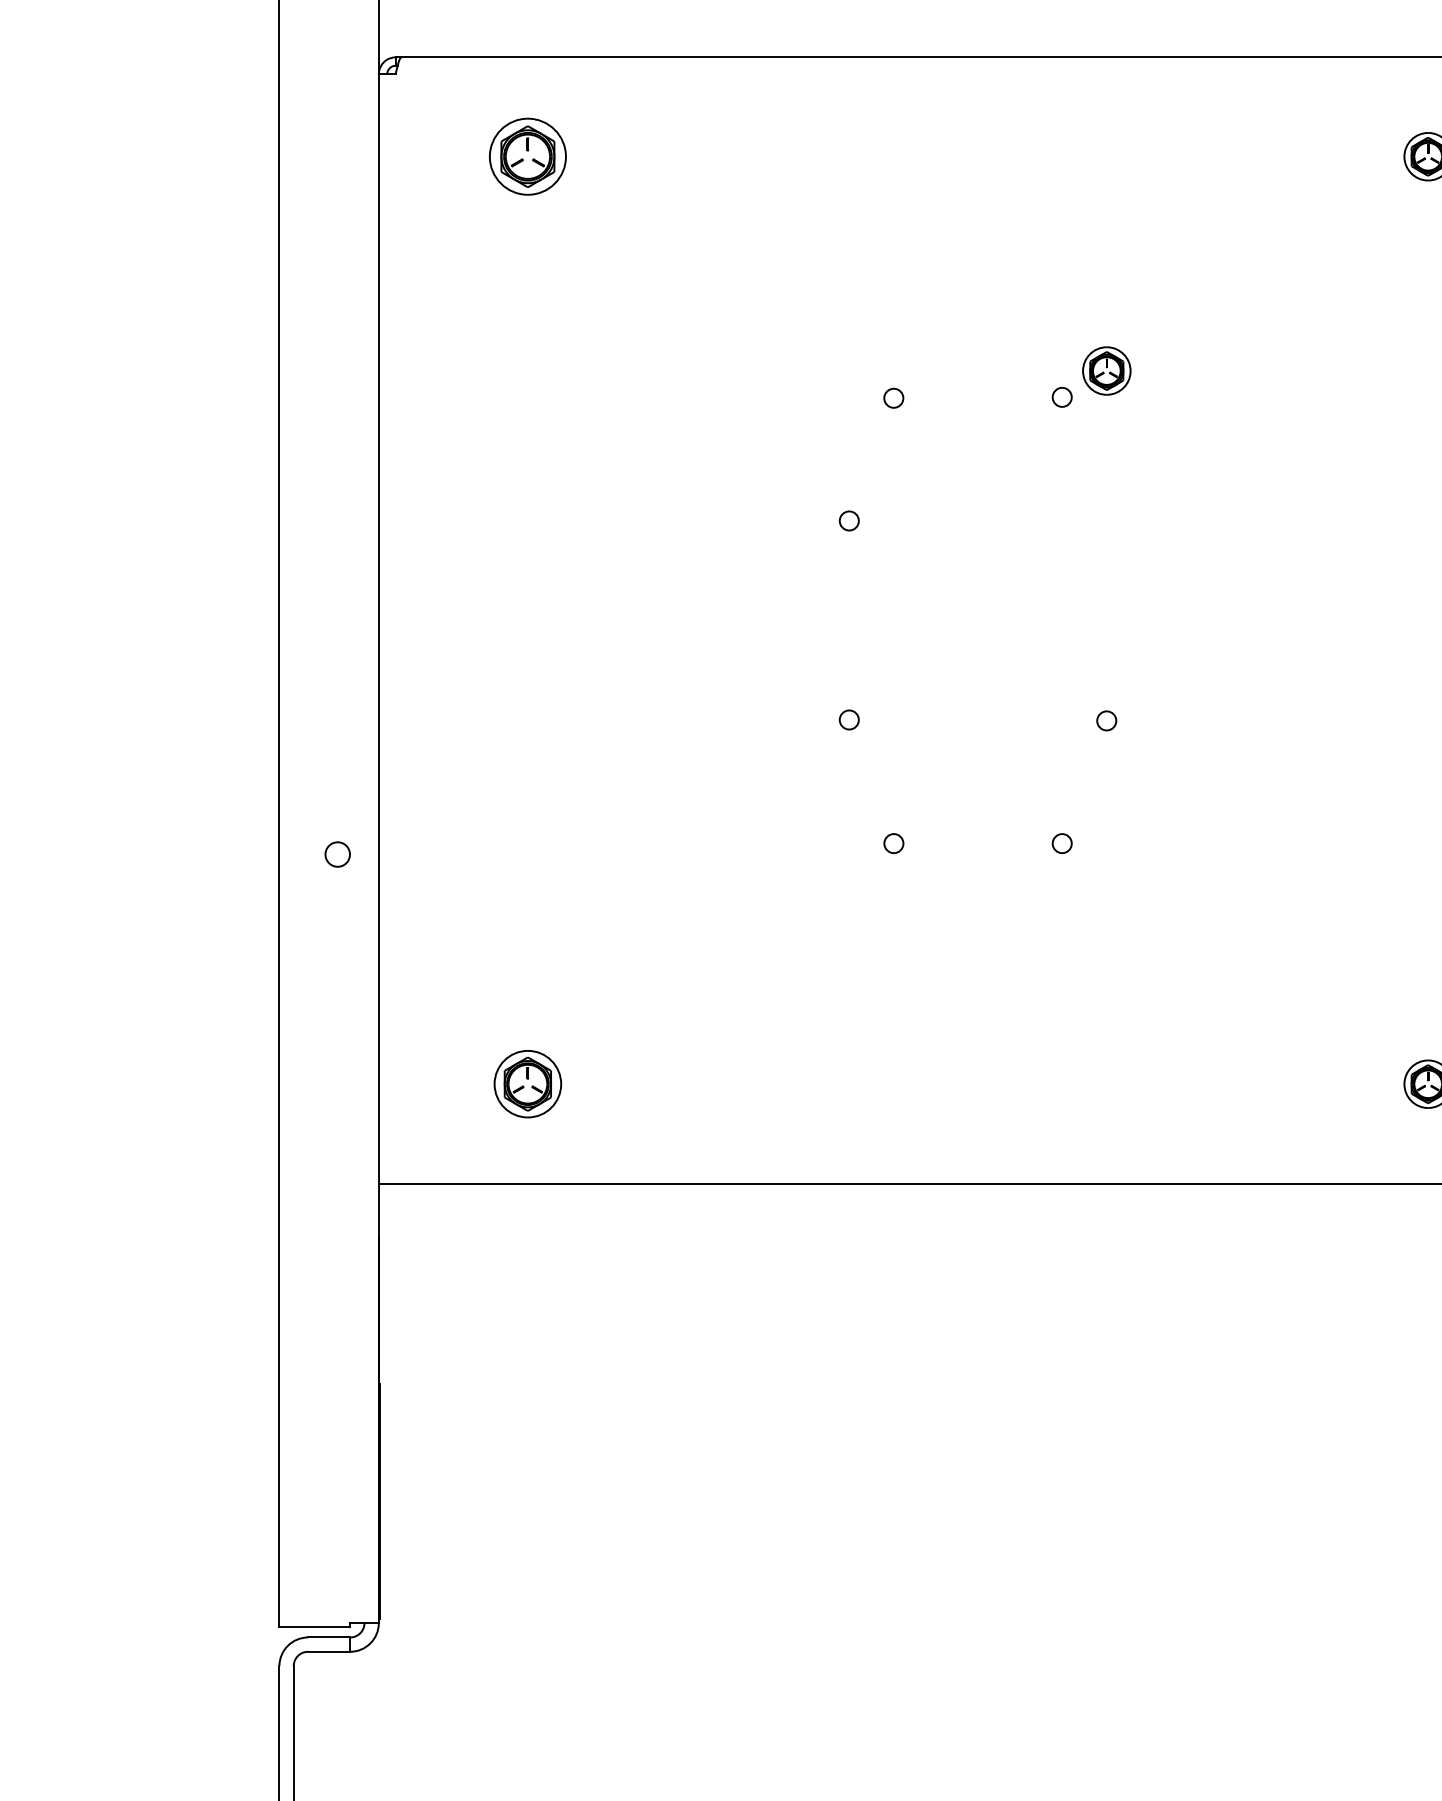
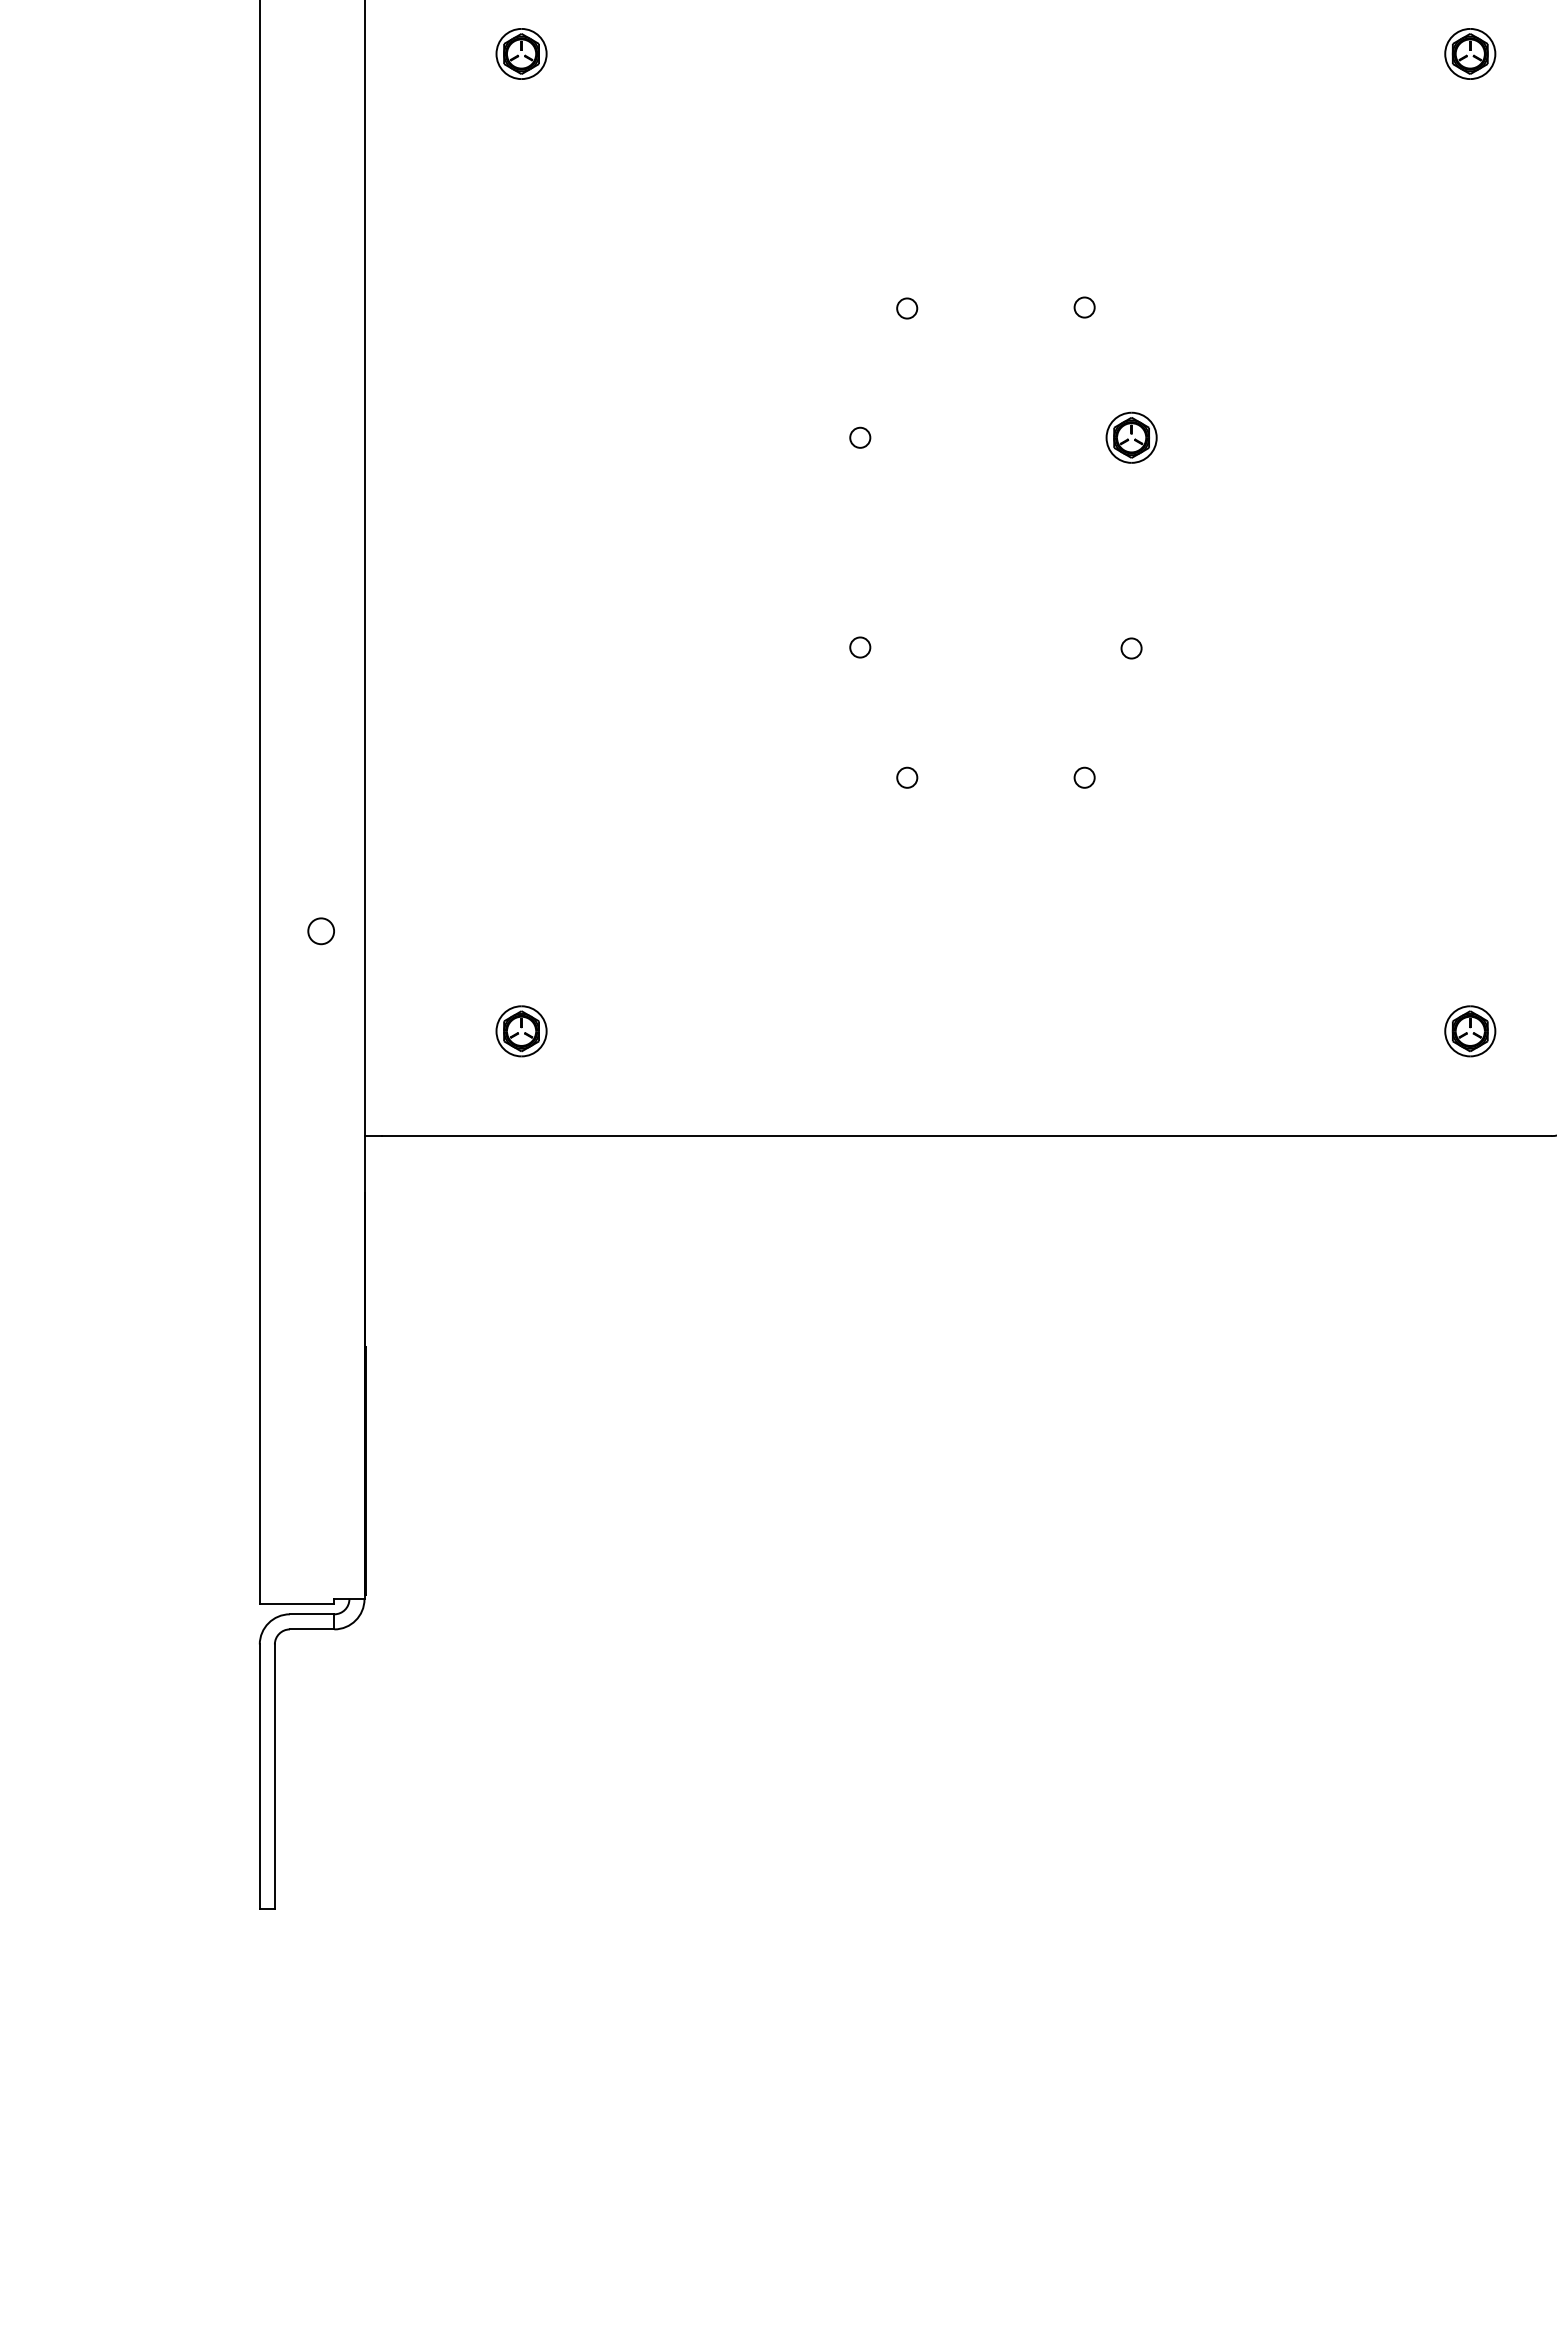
part: (527, 156) -> (521, 53), size x0.62
part: (1106, 370) -> (1131, 437), moved
circle: (337, 854) -> (320, 931), moved
part: (527, 1084) -> (521, 1031), size x0.71

